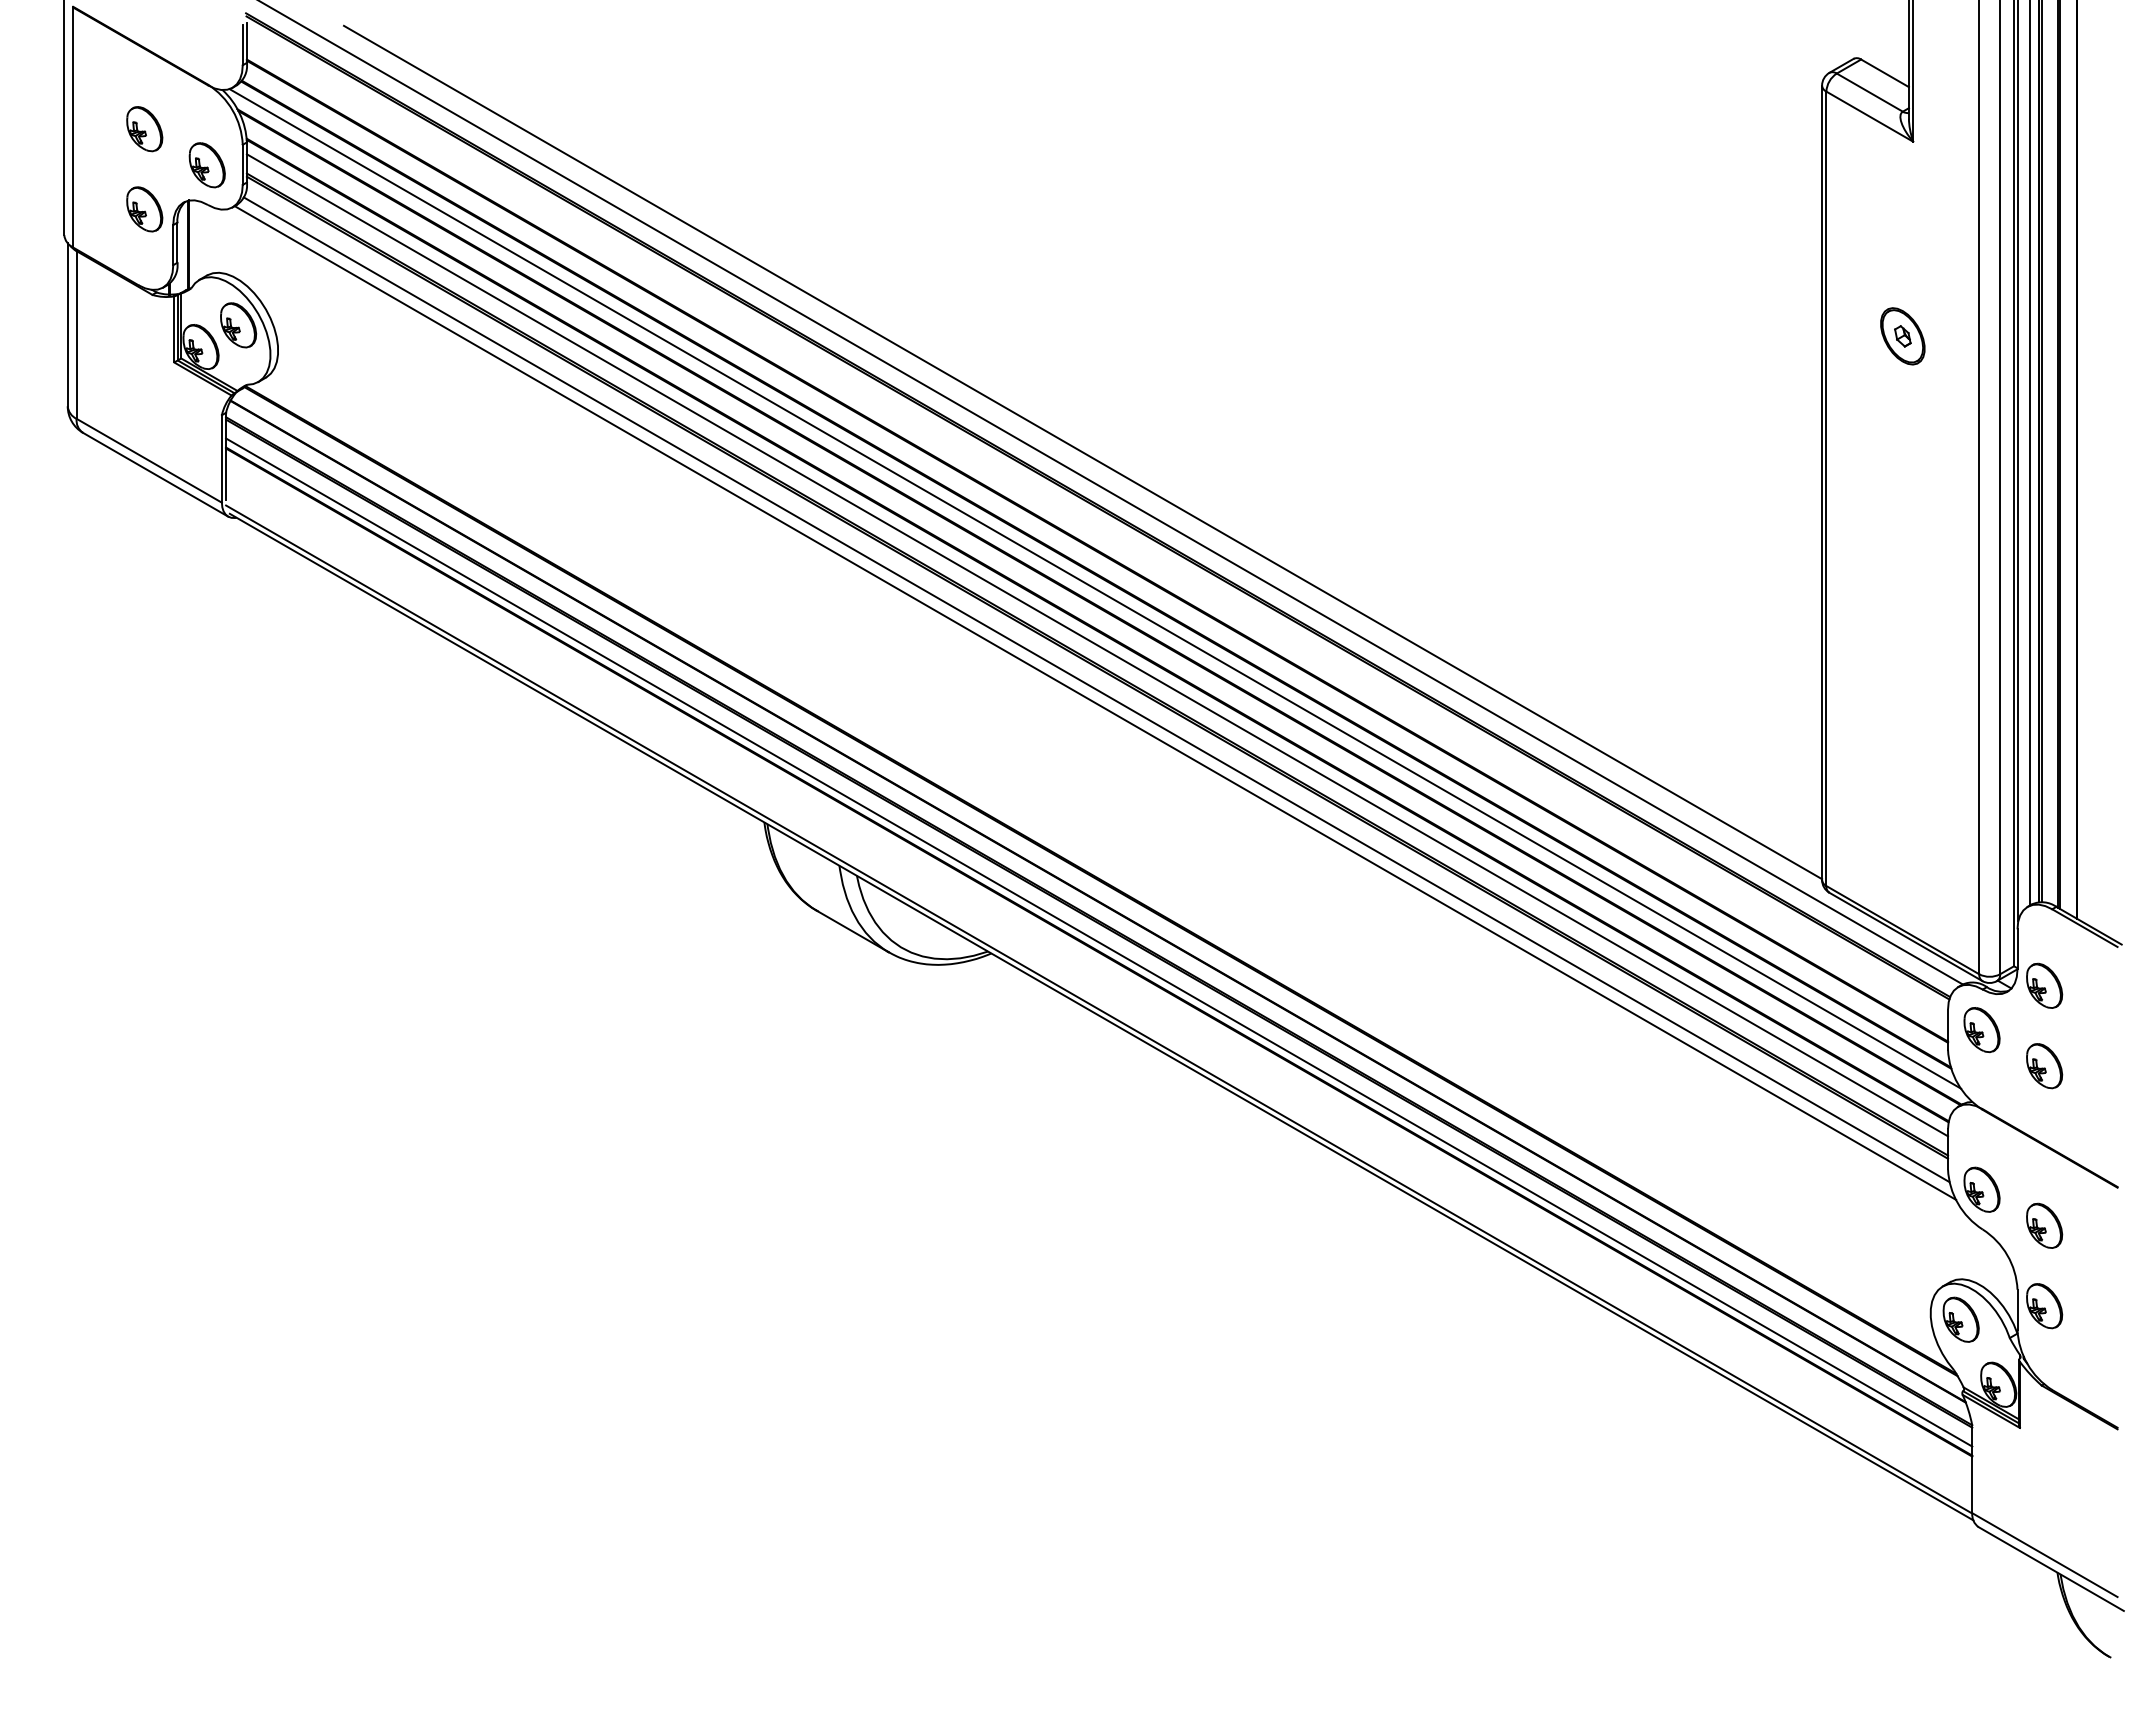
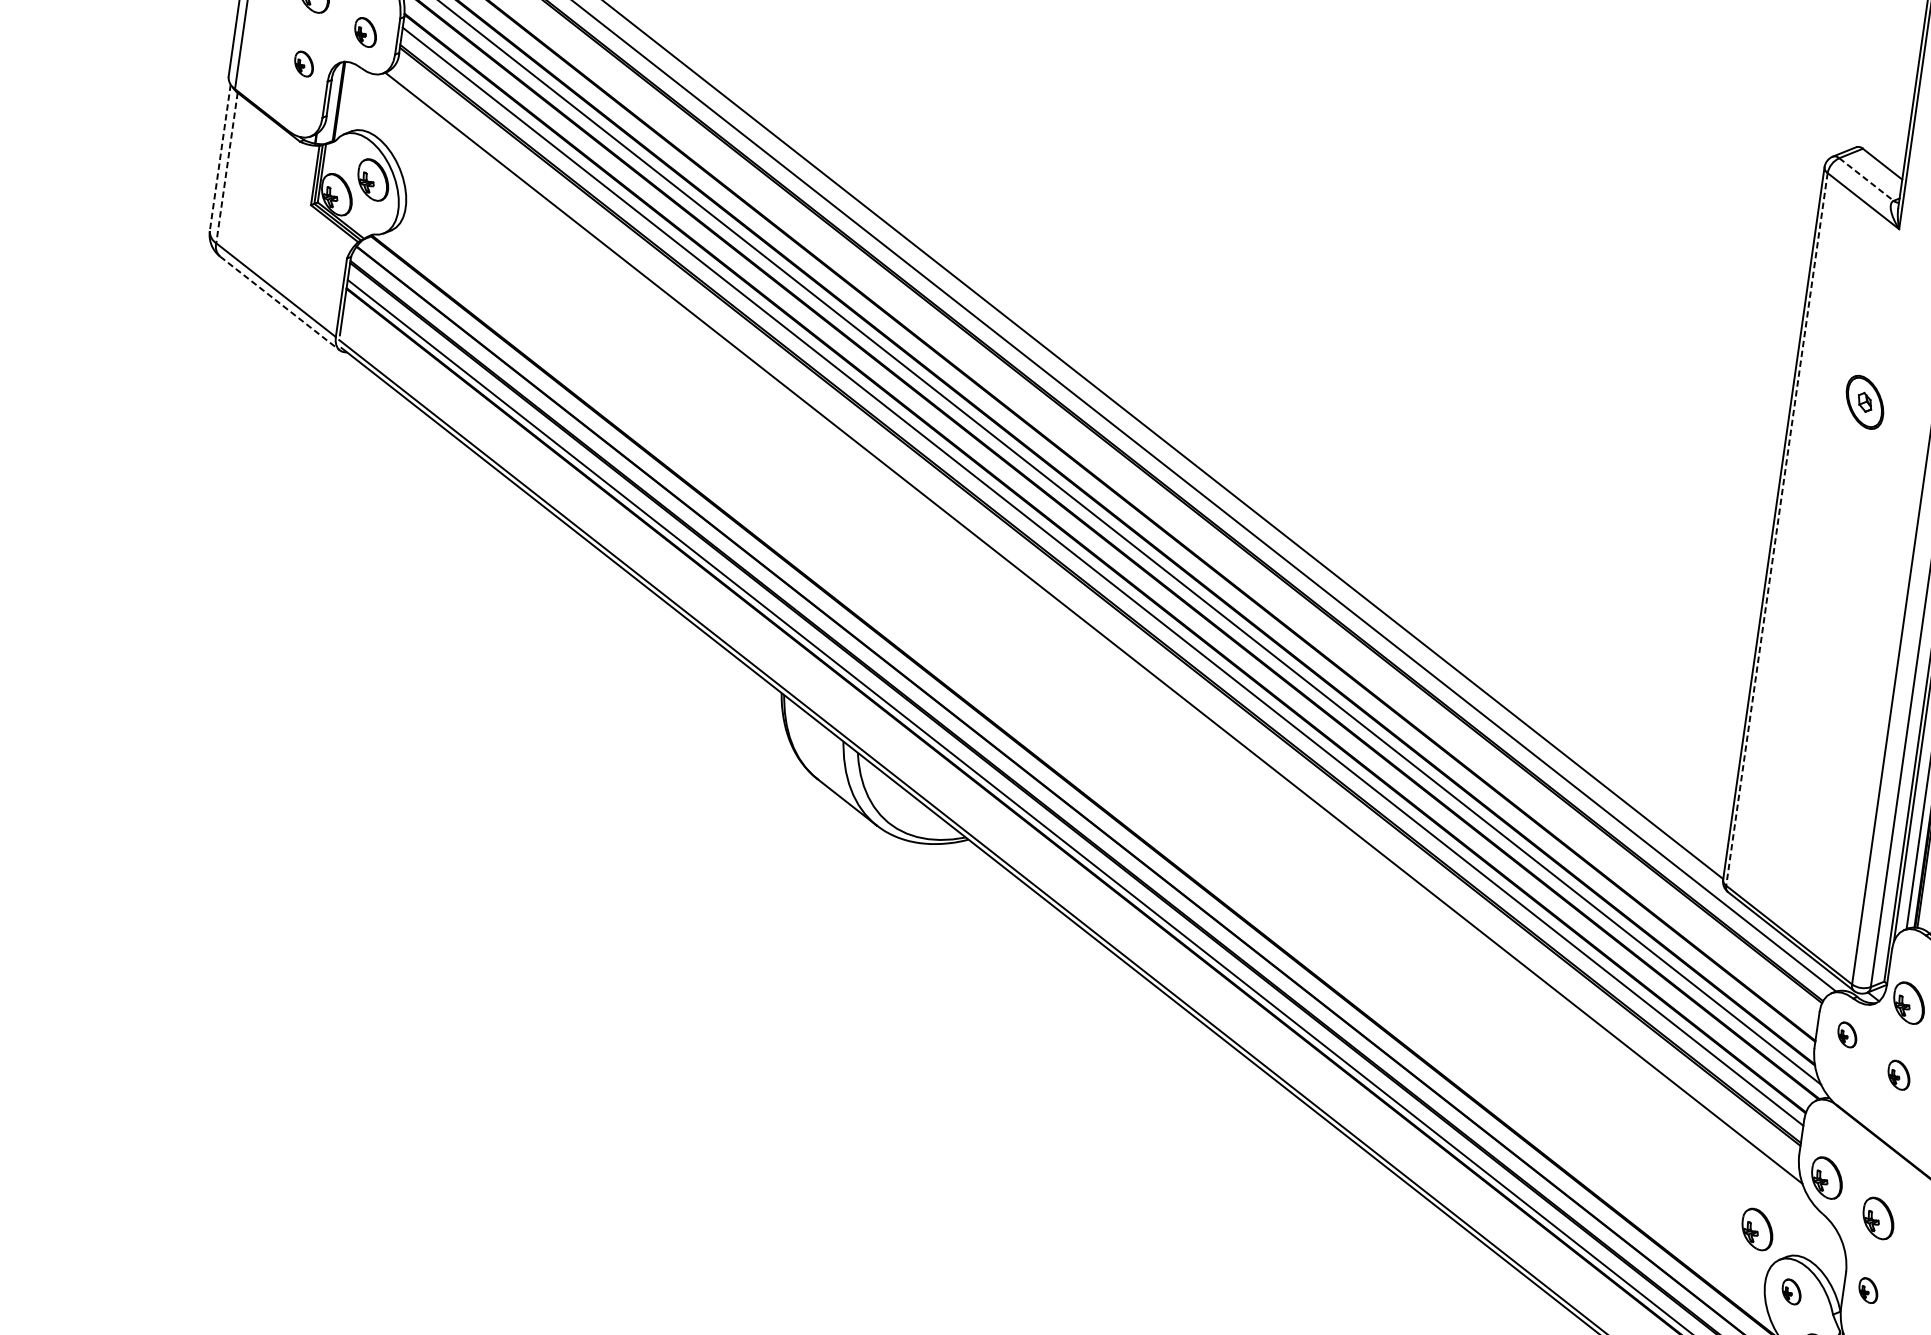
line: (1870, 92) -> (1867, 179), solid -> dashed
part: (206, 165) -> (365, 32), size x0.7
part: (144, 209) -> (303, 64), size x0.6
line: (67, 324) -> (220, 157), solid -> dashed
line: (76, 335) -> (226, 168), solid -> dashed
line: (155, 474) -> (279, 303), solid -> dashed
line: (1826, 489) -> (1776, 530), solid -> dashed
line: (1096, 689) -> (1096, 616), removed
part: (1981, 1030) -> (1846, 1035), size x0.6
part: (2044, 1066) -> (1898, 1075), size x0.7
part: (1913, 1256) -> (1757, 1229), added
part: (2044, 1306) -> (1868, 1290), size x0.6
part: (1960, 1319) -> (1791, 1291), size x0.6

